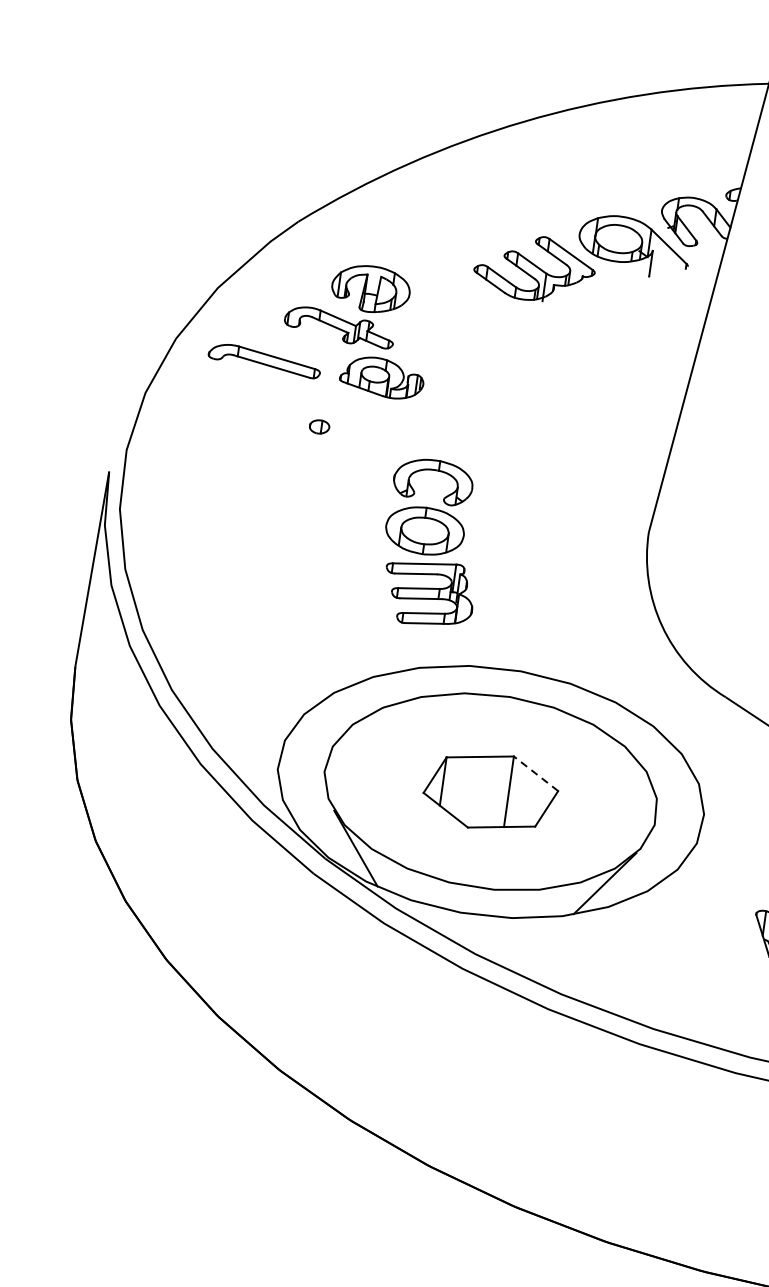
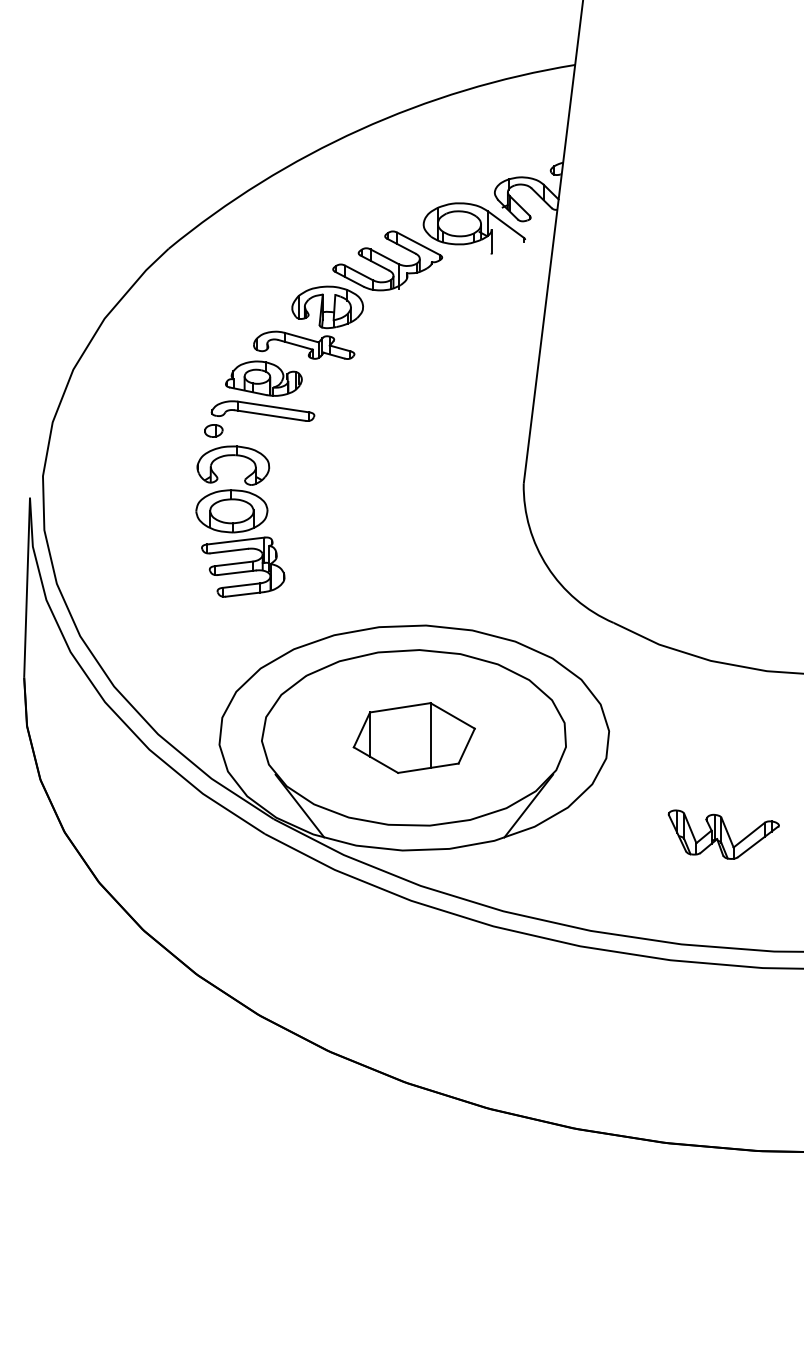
part: (347, 302) -> (308, 322), moved
part: (264, 359) -> (262, 410), moved
part: (432, 543) -> (240, 521), moved
line: (535, 773) -> (452, 715), dashed -> solid

